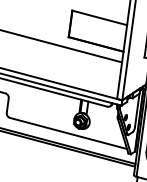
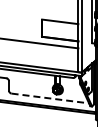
line: (68, 133) -> (50, 98), solid -> dashed

